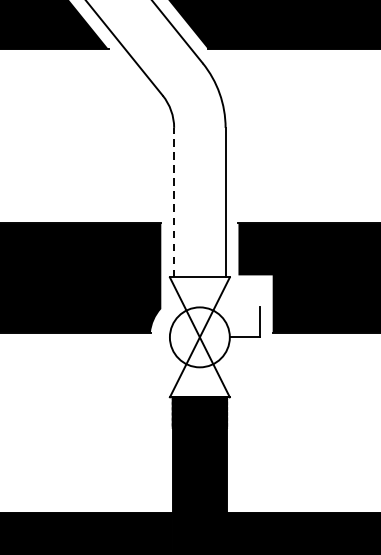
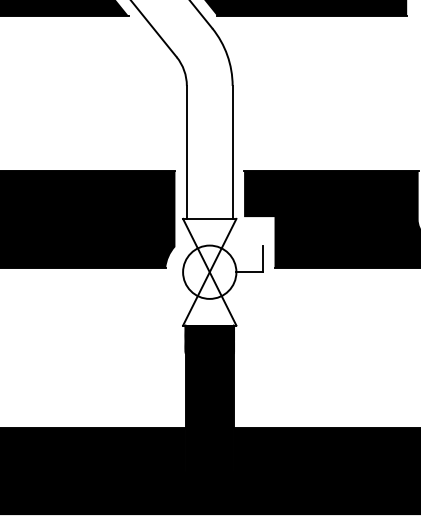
line: (173, 202) -> (186, 152), dashed -> solid

